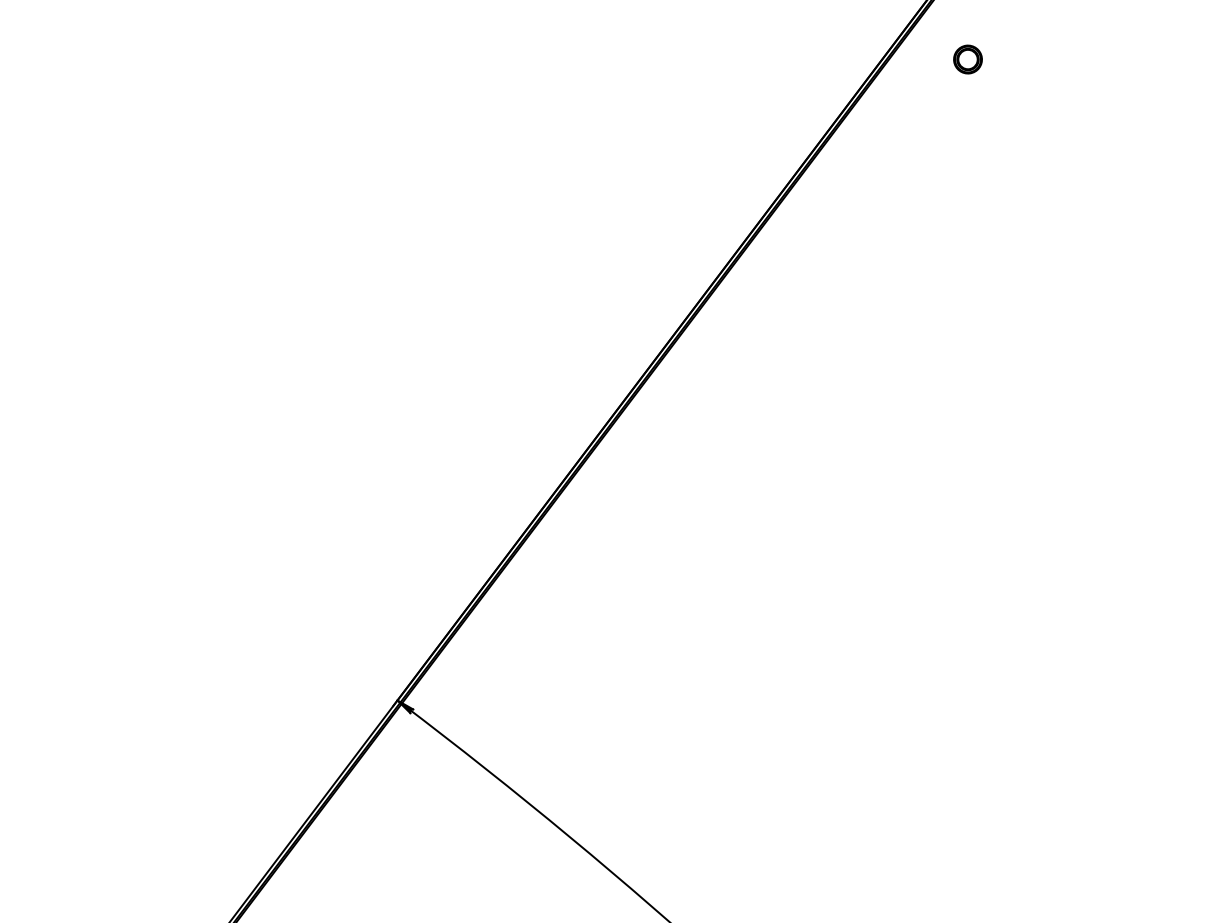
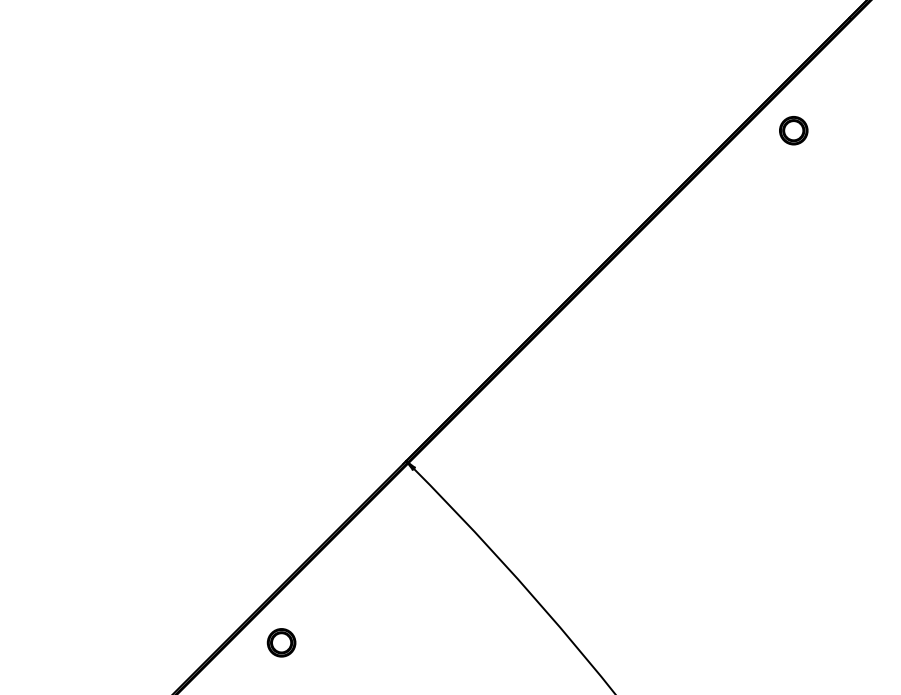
part: (967, 59) -> (793, 130), size x1.67

